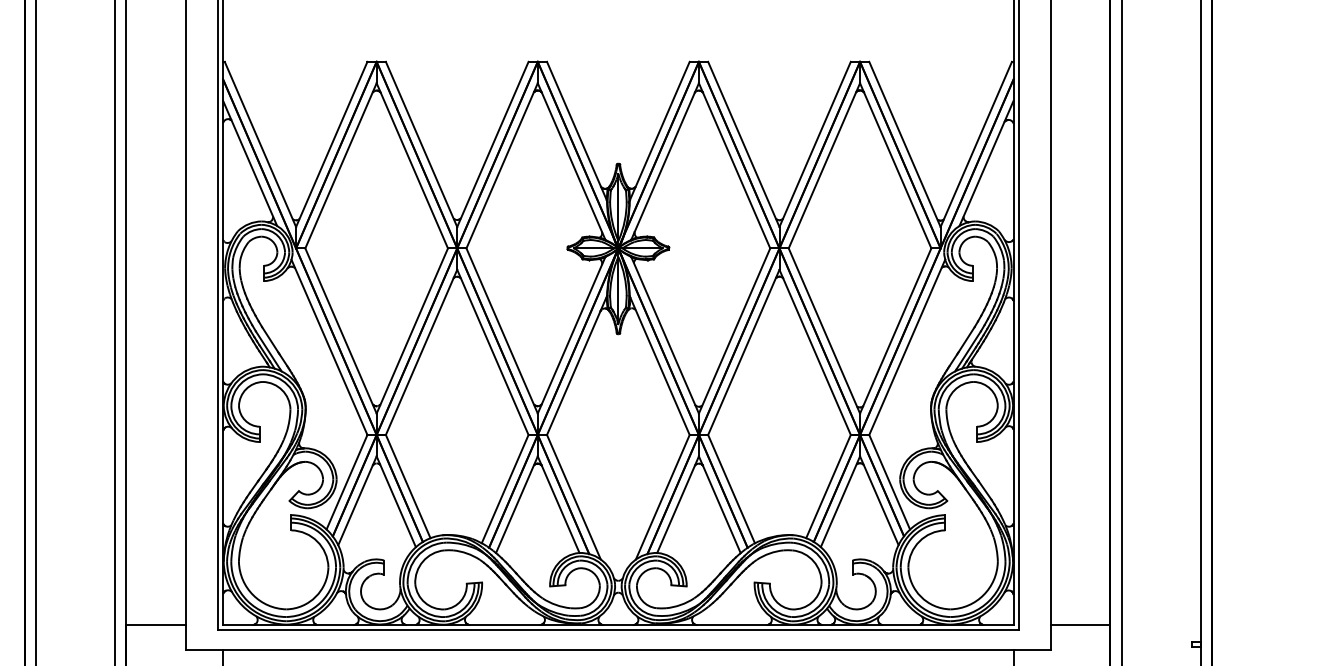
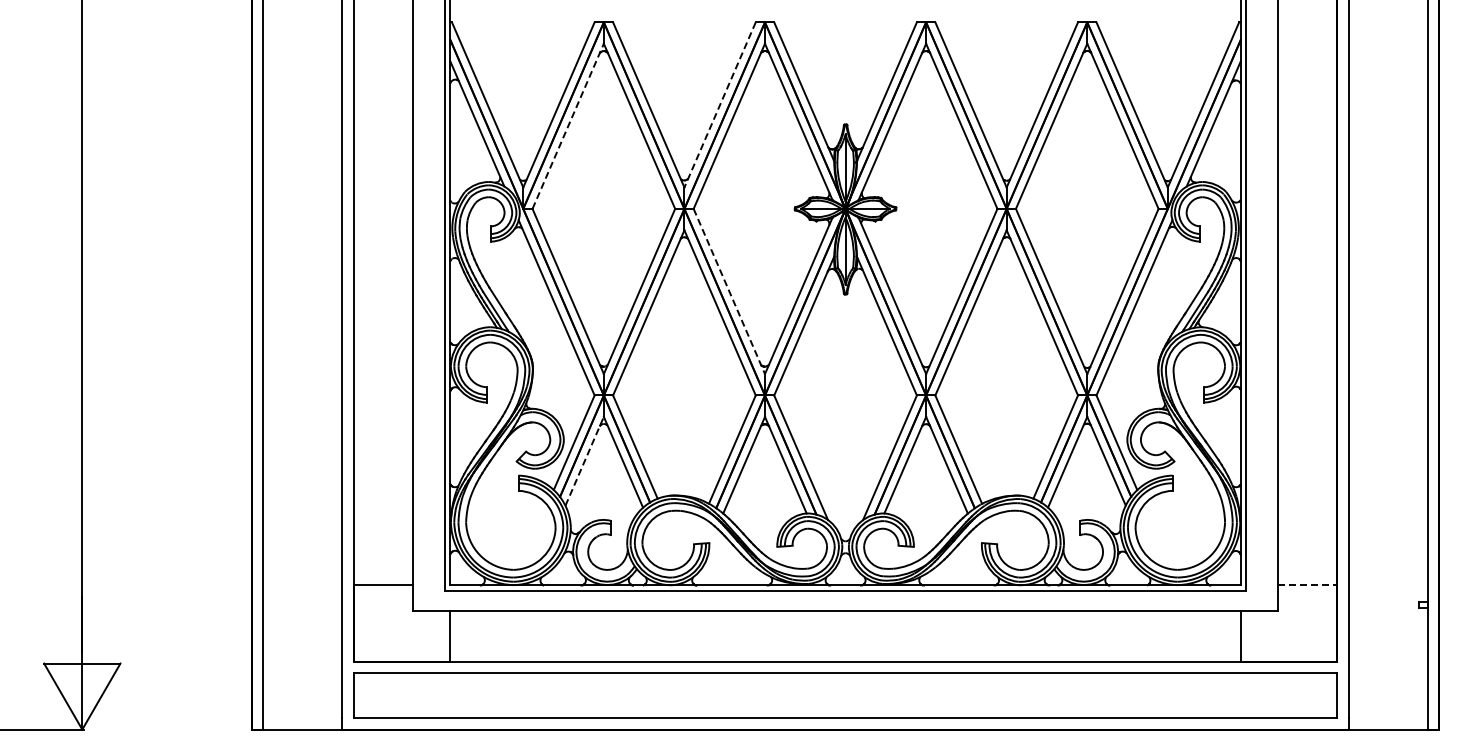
line: (493, 143) -> (720, 104), solid -> dashed
line: (341, 165) -> (568, 126), solid -> dashed
line: (502, 330) -> (729, 291), solid -> dashed
line: (357, 499) -> (584, 460), solid -> dashed
line: (1080, 624) -> (1307, 585), solid -> dashed

